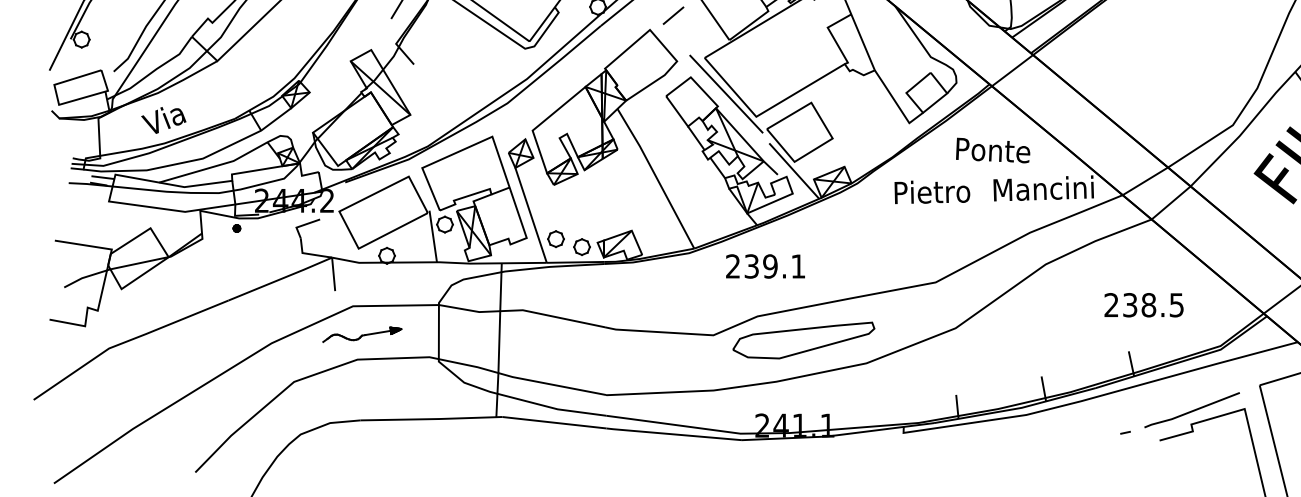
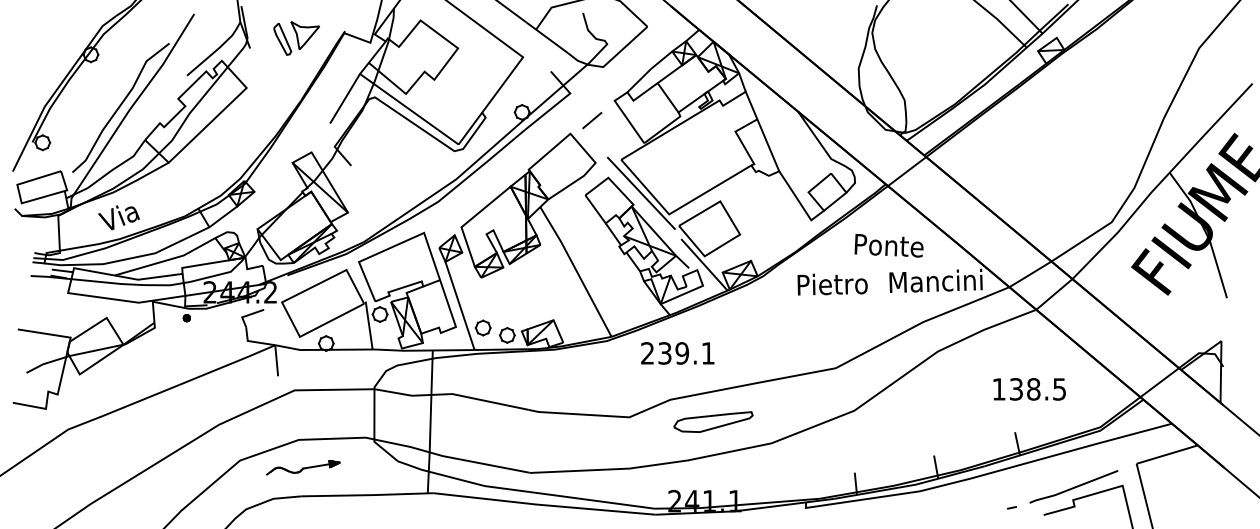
text: (1110, 305) -> (998, 389), 238.5 -> 138.5
part: (362, 334) -> (303, 467), moved
part: (804, 339) -> (713, 421), size x0.6

